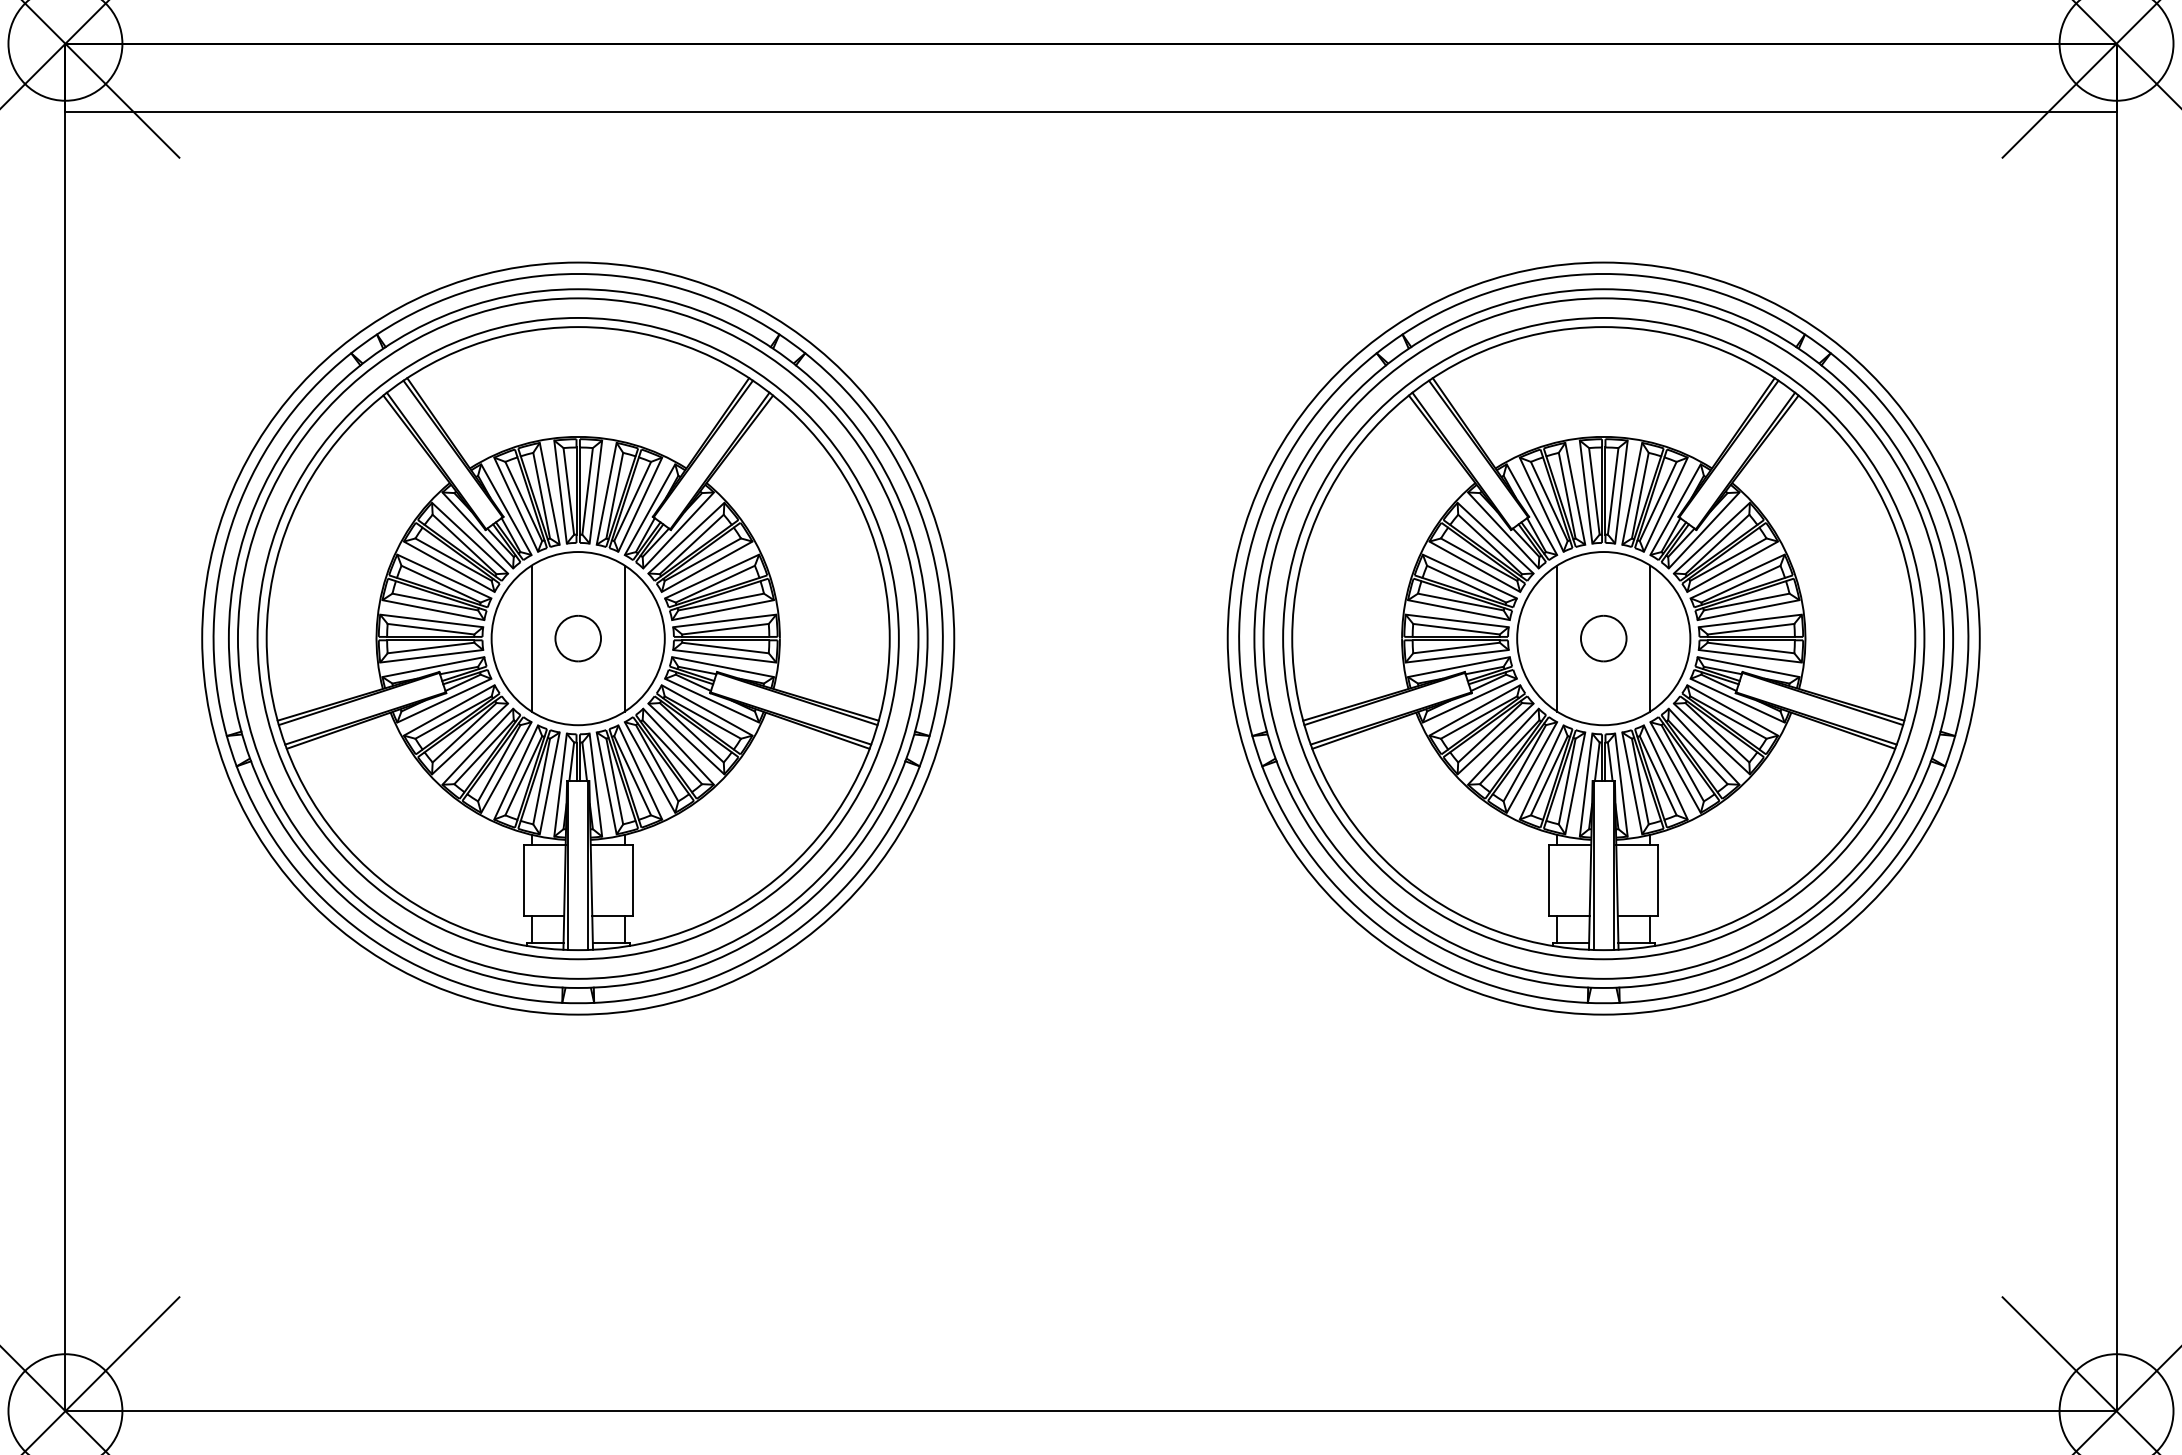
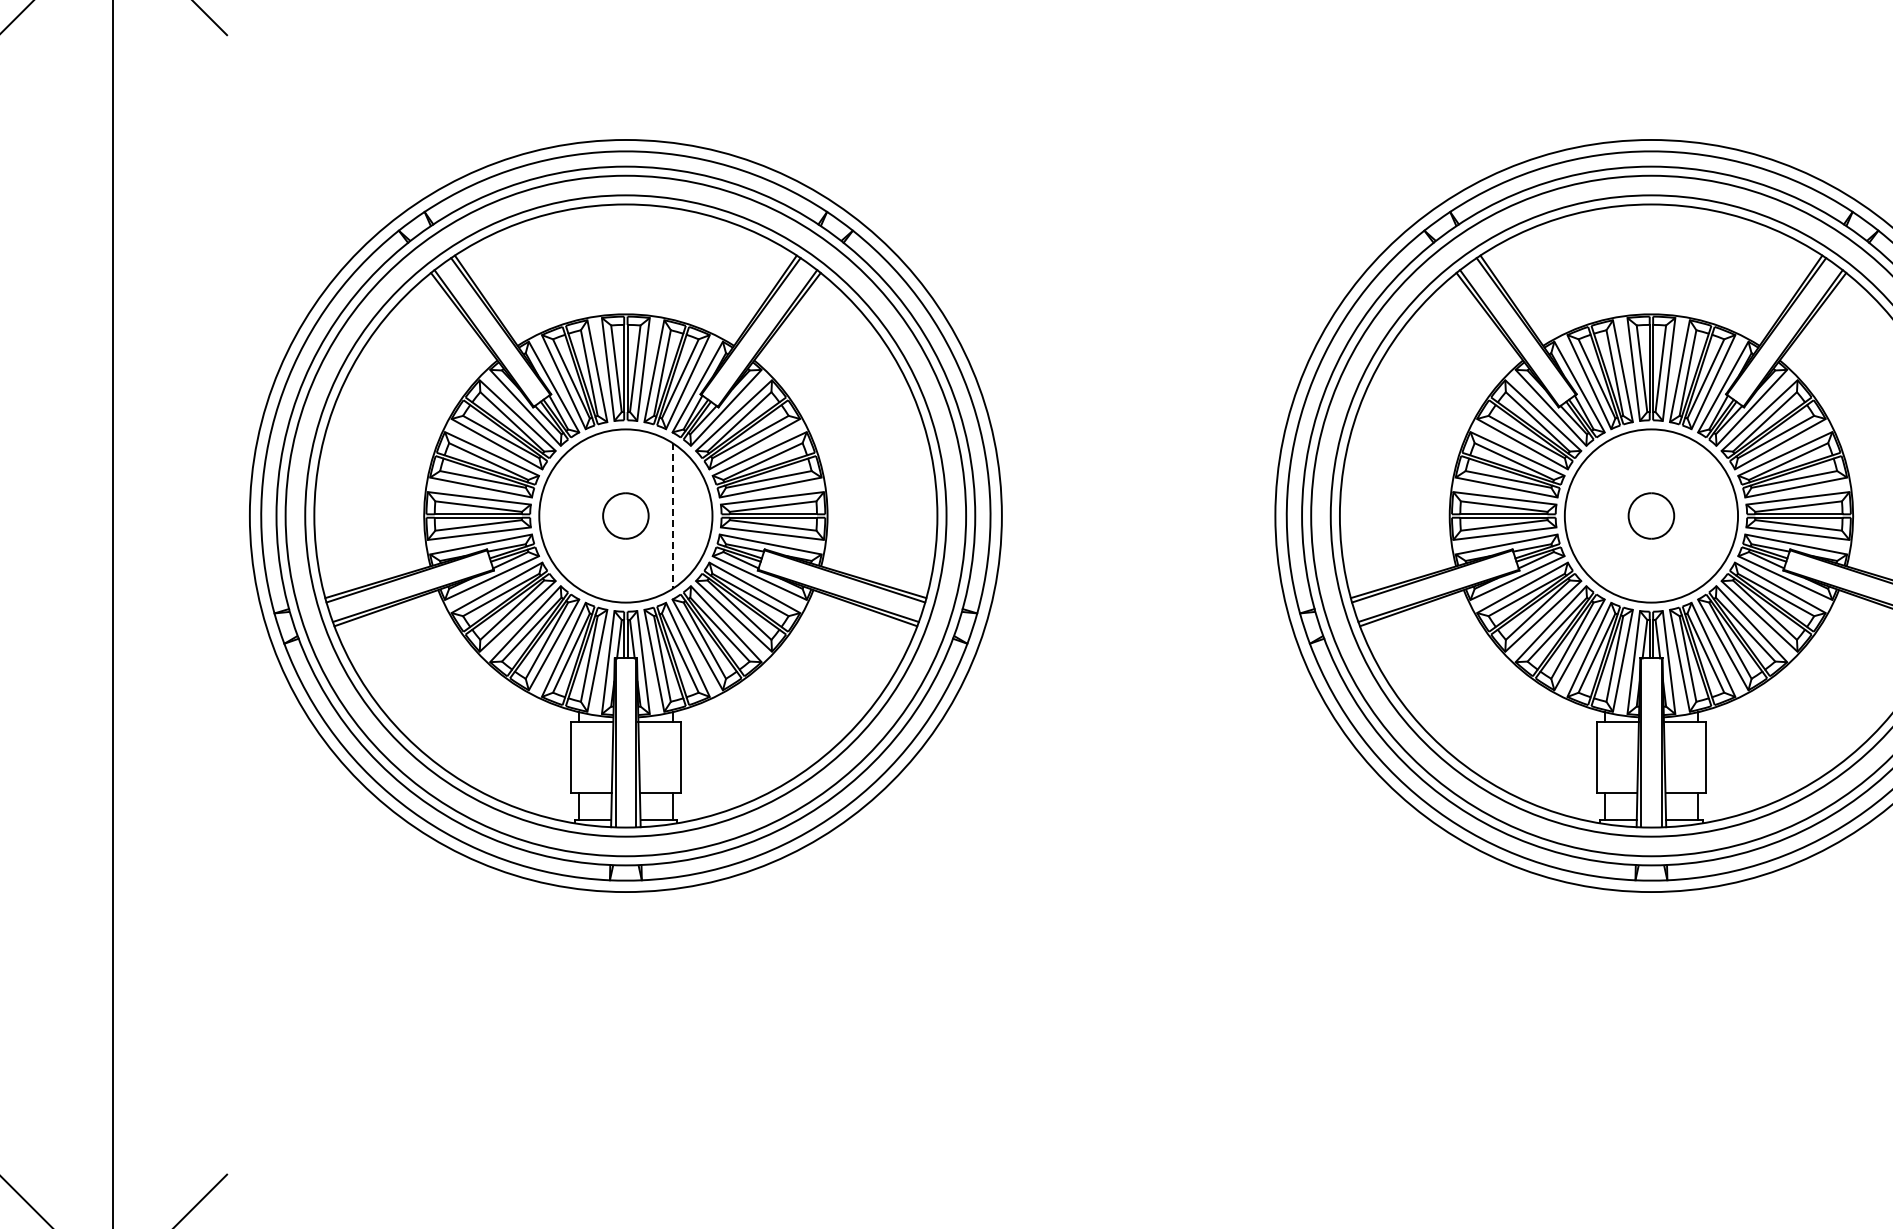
line: (531, 638) -> (579, 515), removed
line: (624, 638) -> (672, 515), solid -> dashed
line: (1557, 638) -> (1605, 515), removed
line: (1650, 638) -> (1698, 515), removed

